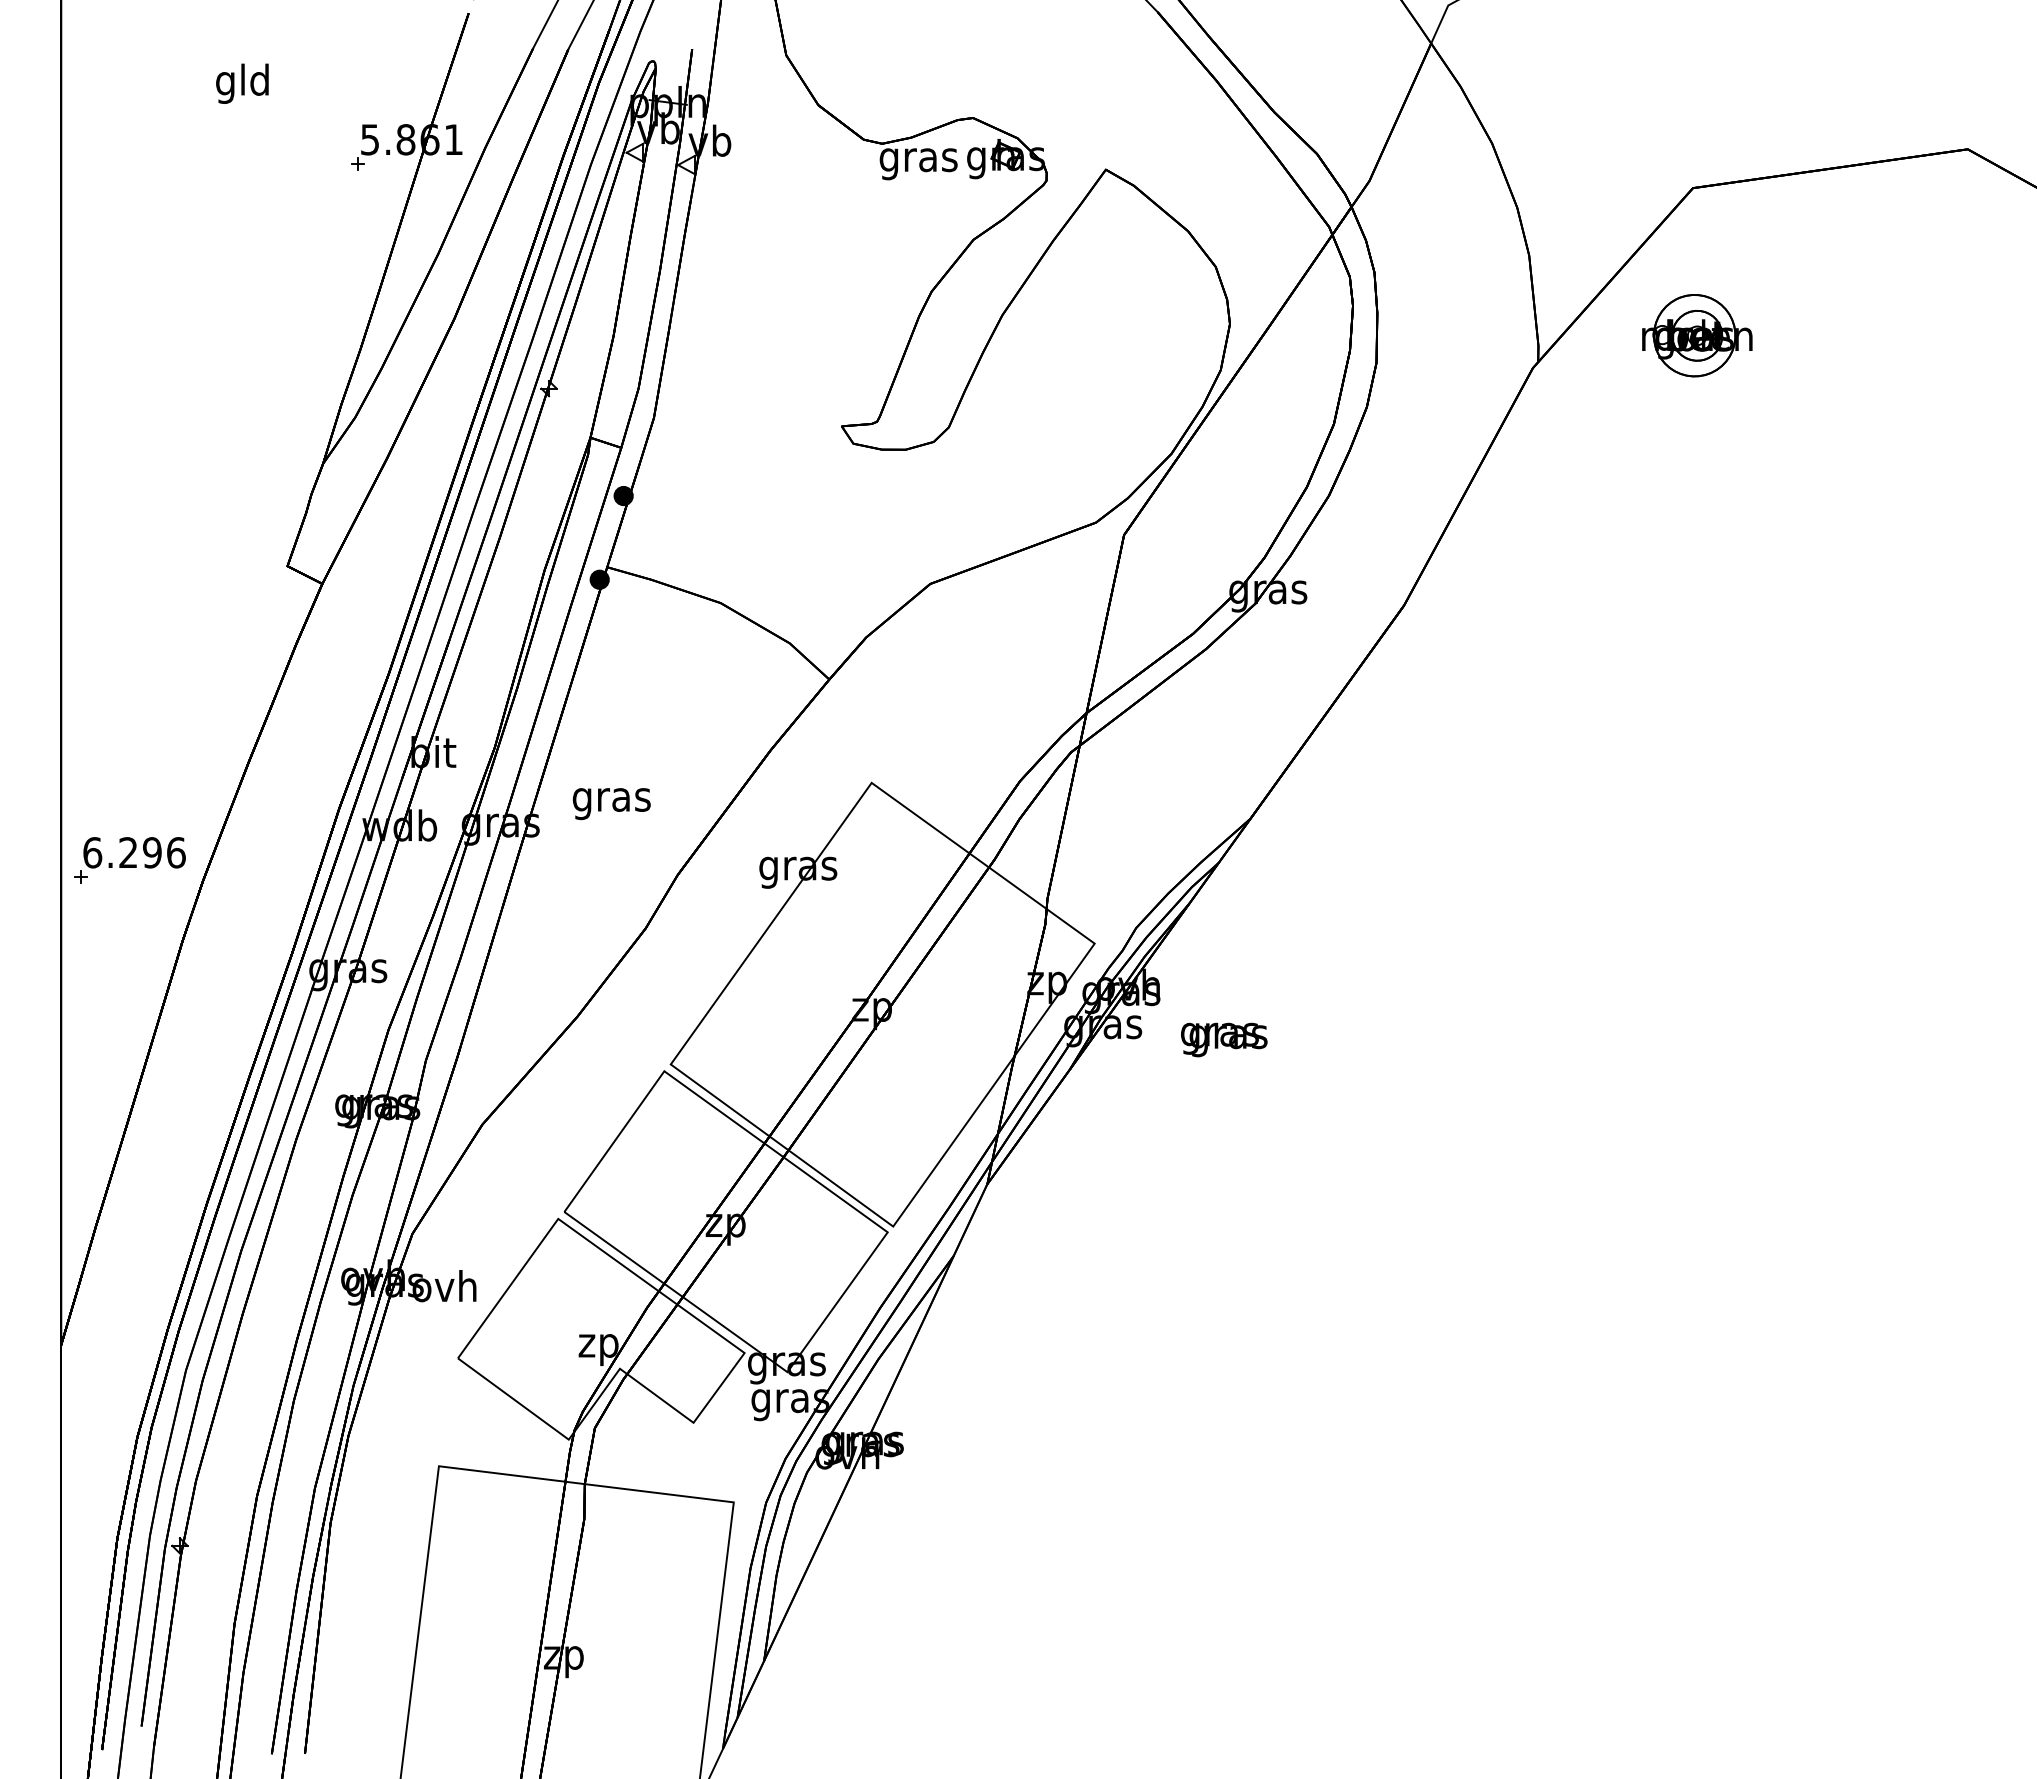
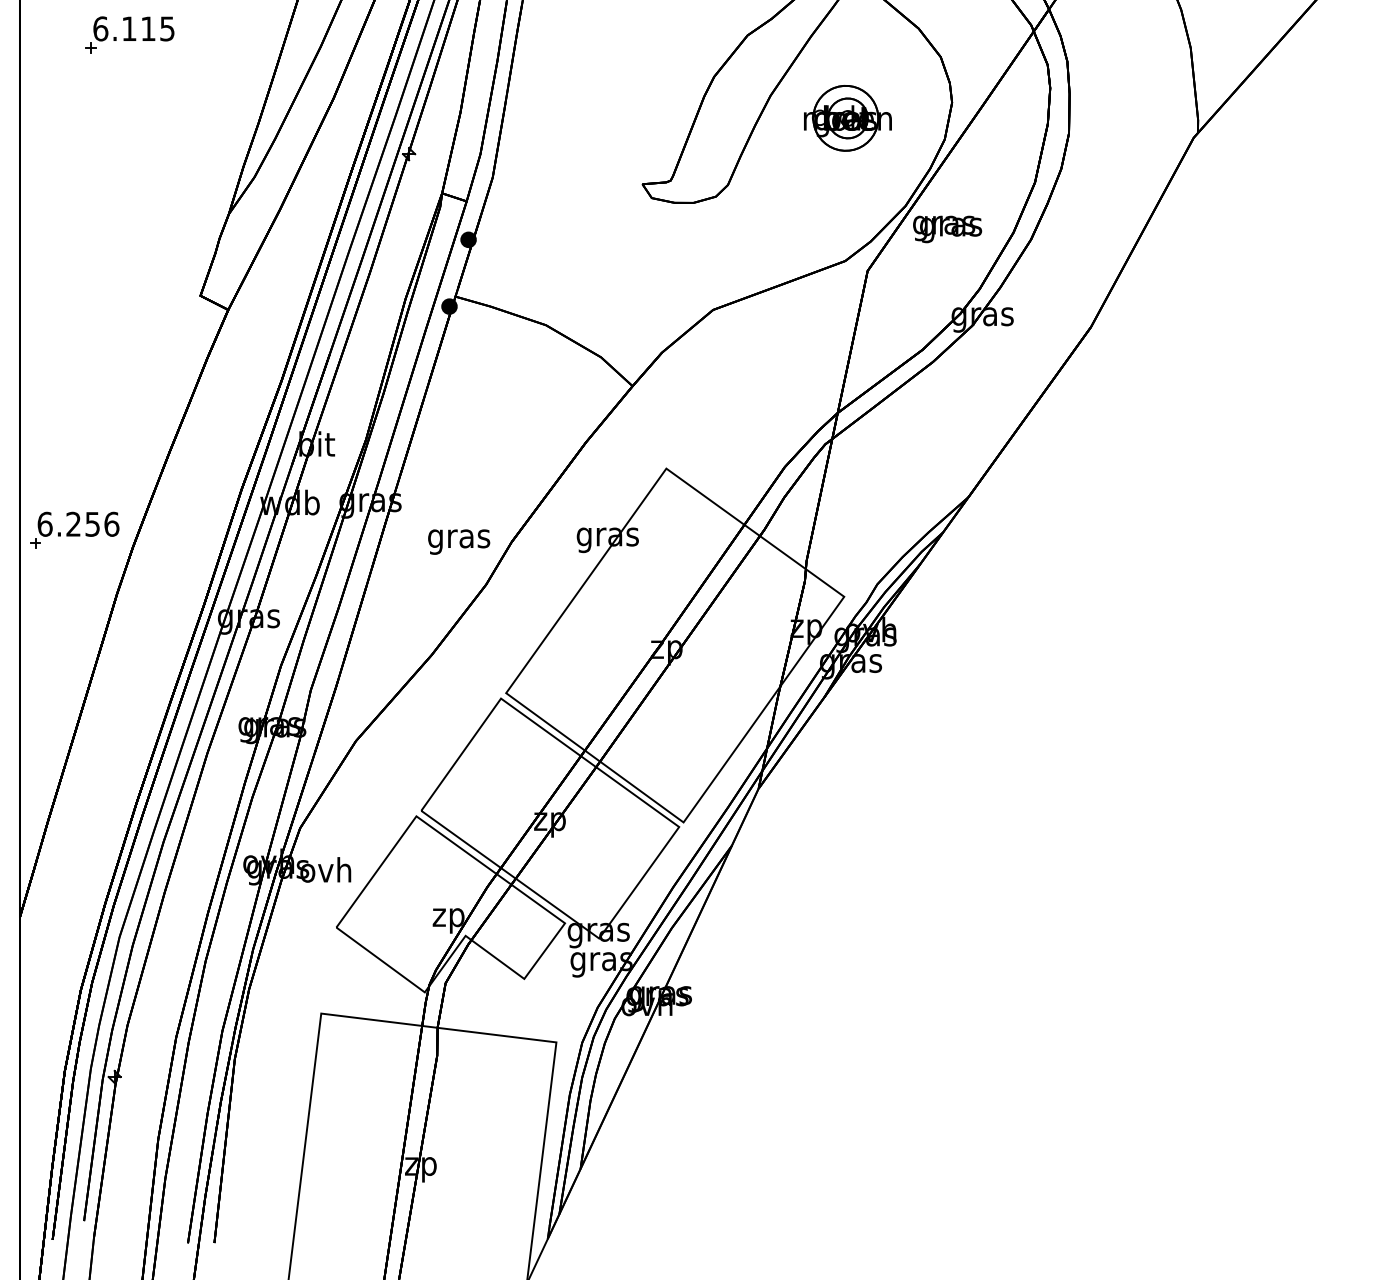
part: (198, 238) -> (129, 34), added
part: (1697, 335) -> (848, 118), moved
text: (611, 804) -> (458, 542), moved
text: (152, 852) -> (92, 524), 6.296 -> 6.256
text: (1224, 1039) -> (947, 229), moved

